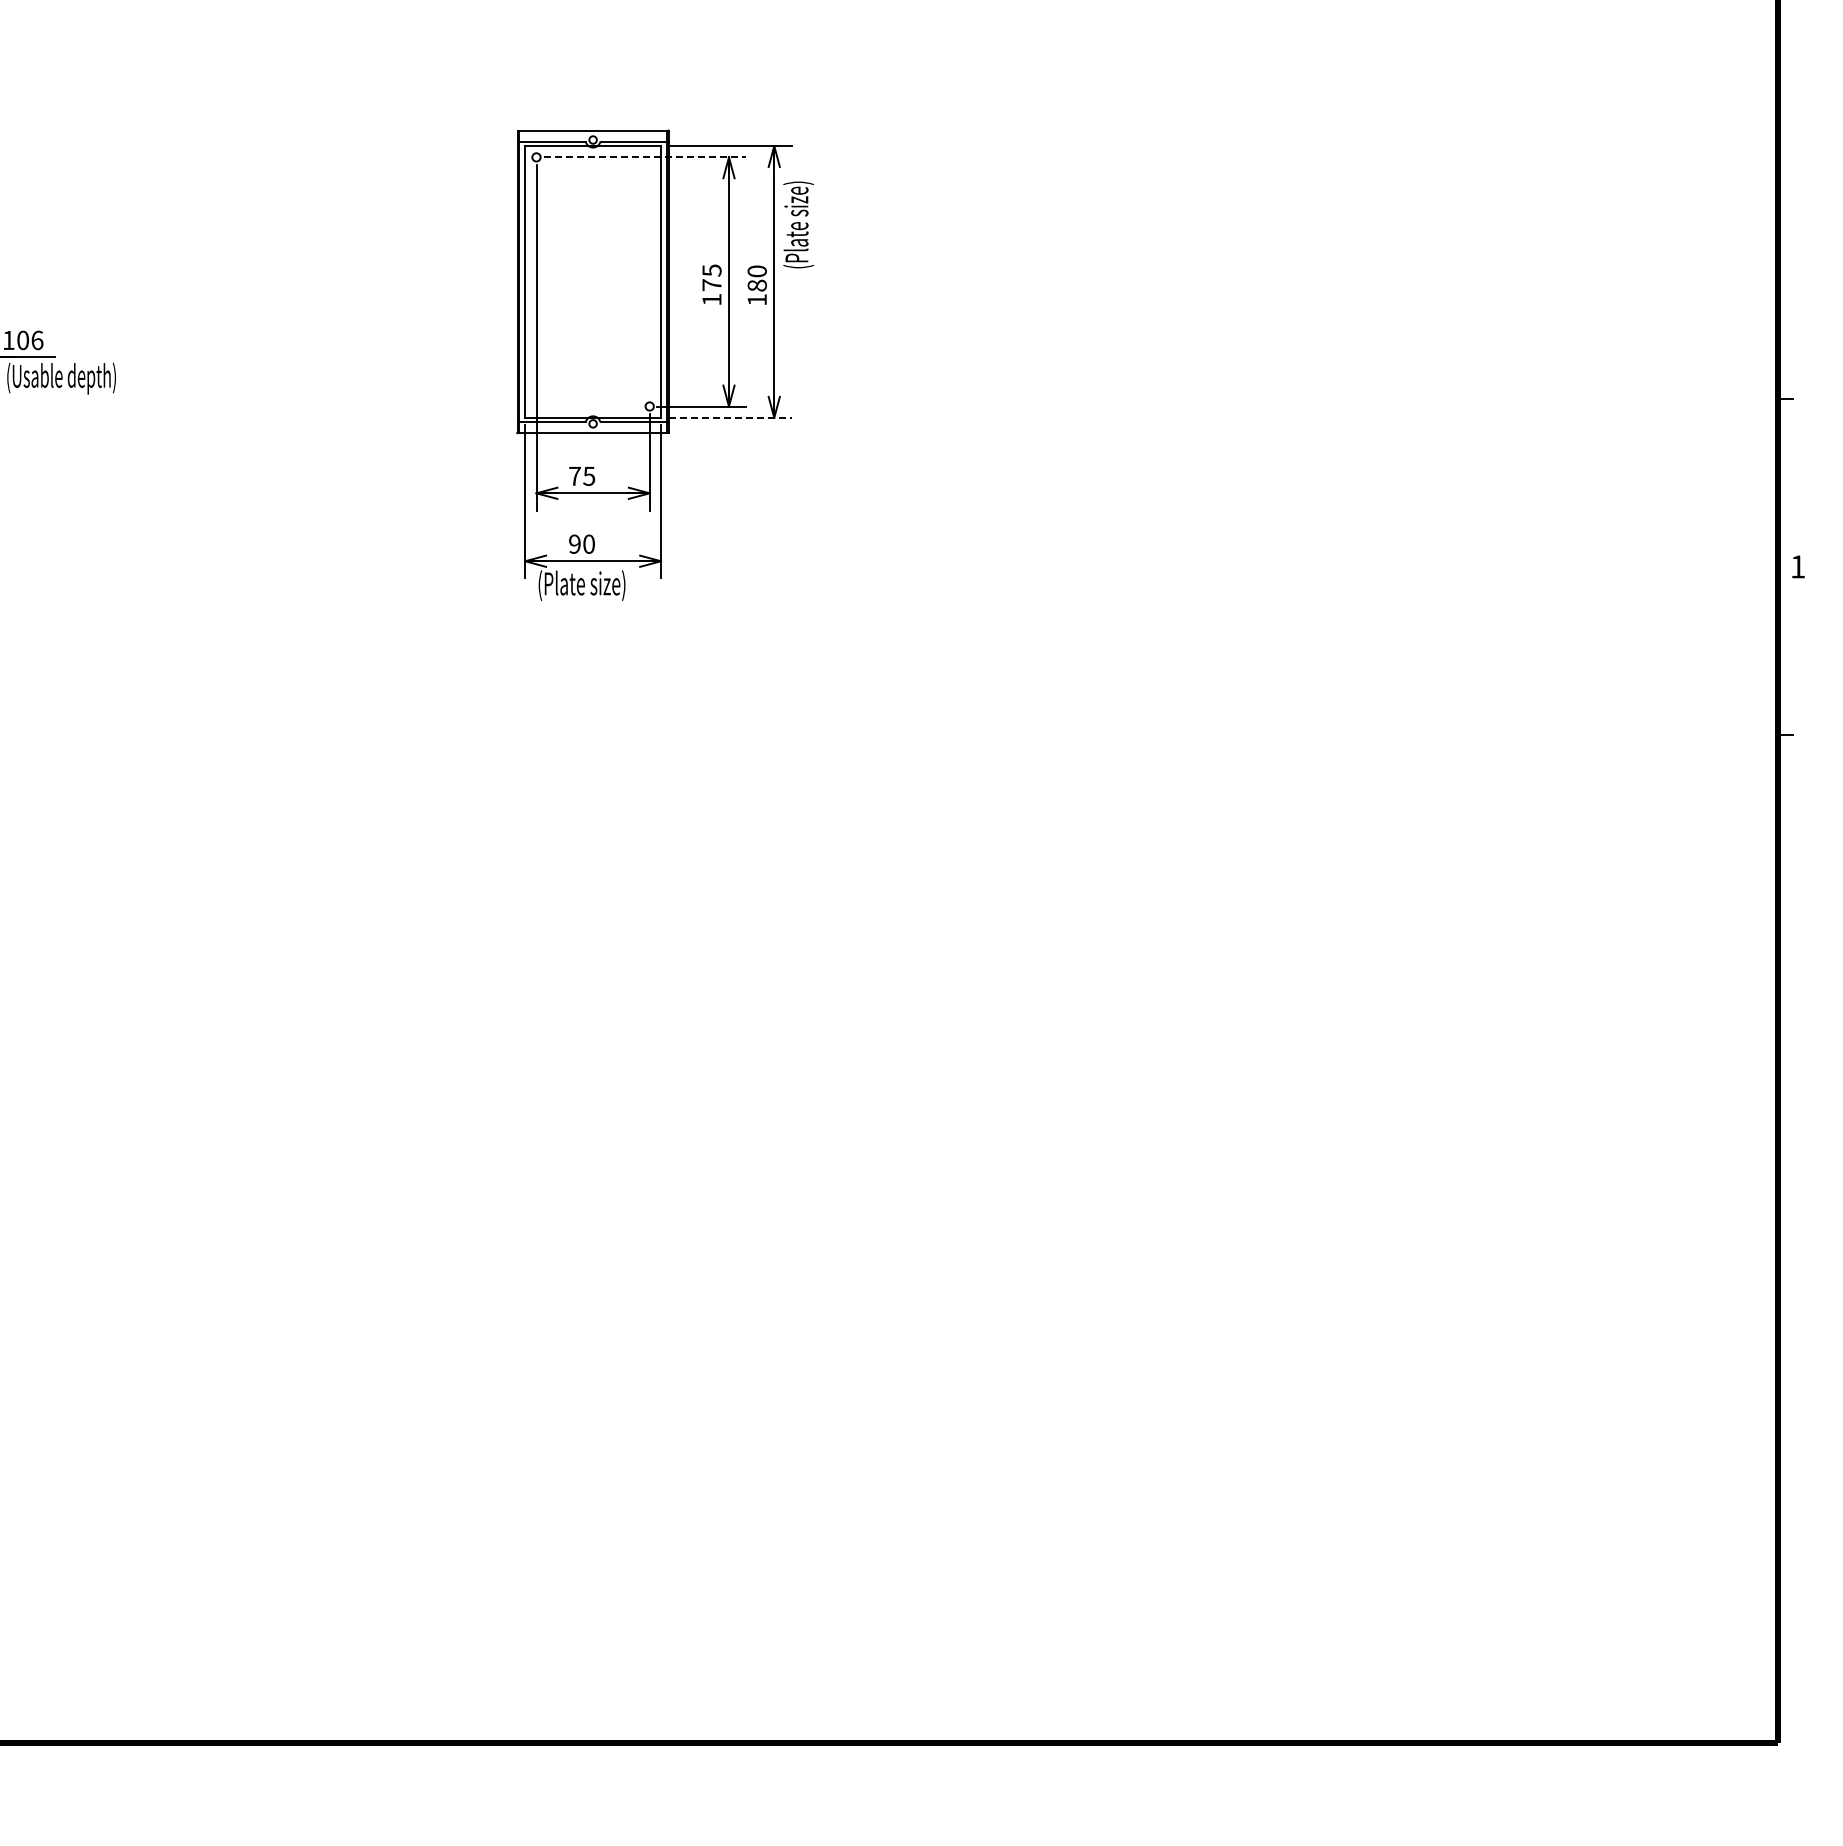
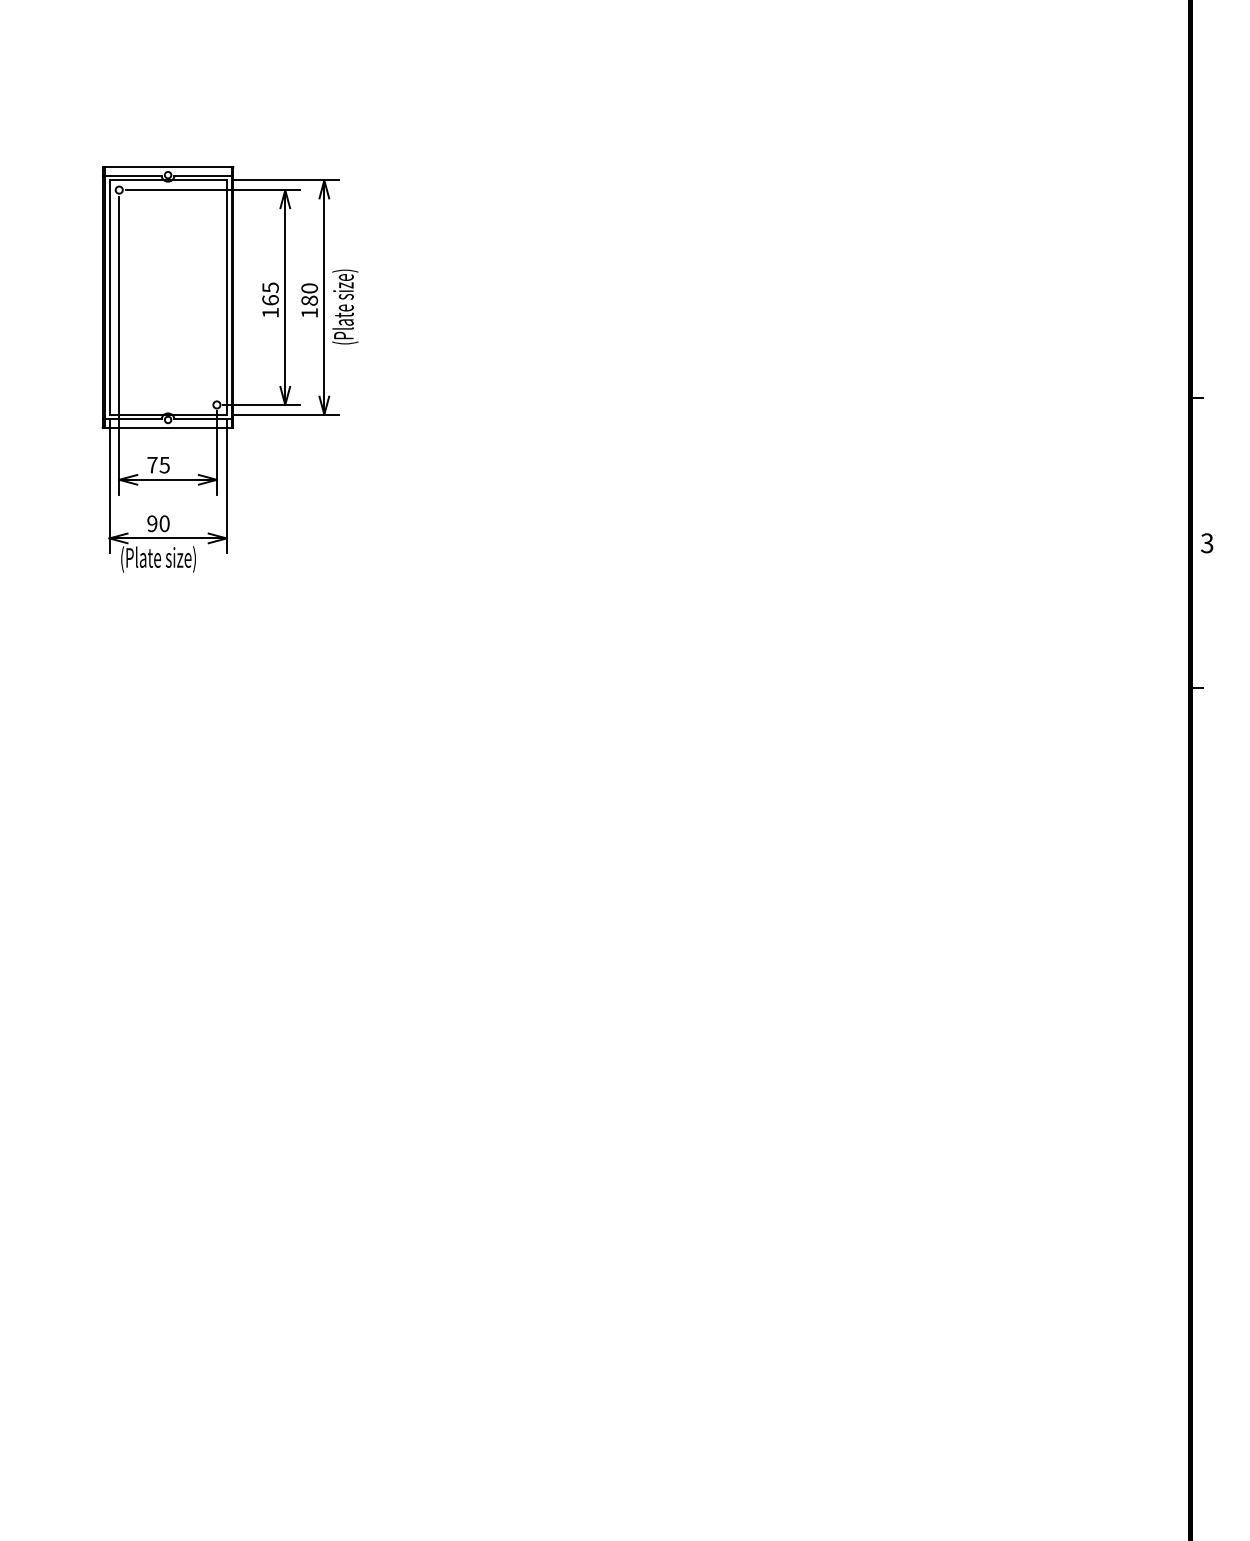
line: (645, 157) -> (213, 190), dashed -> solid
text: (798, 224) -> (345, 306), moved
text: (711, 285) -> (270, 300), 175 -> 165
line: (730, 417) -> (286, 414), dashed -> solid
text: (1797, 566) -> (1206, 542), 1 -> 3

